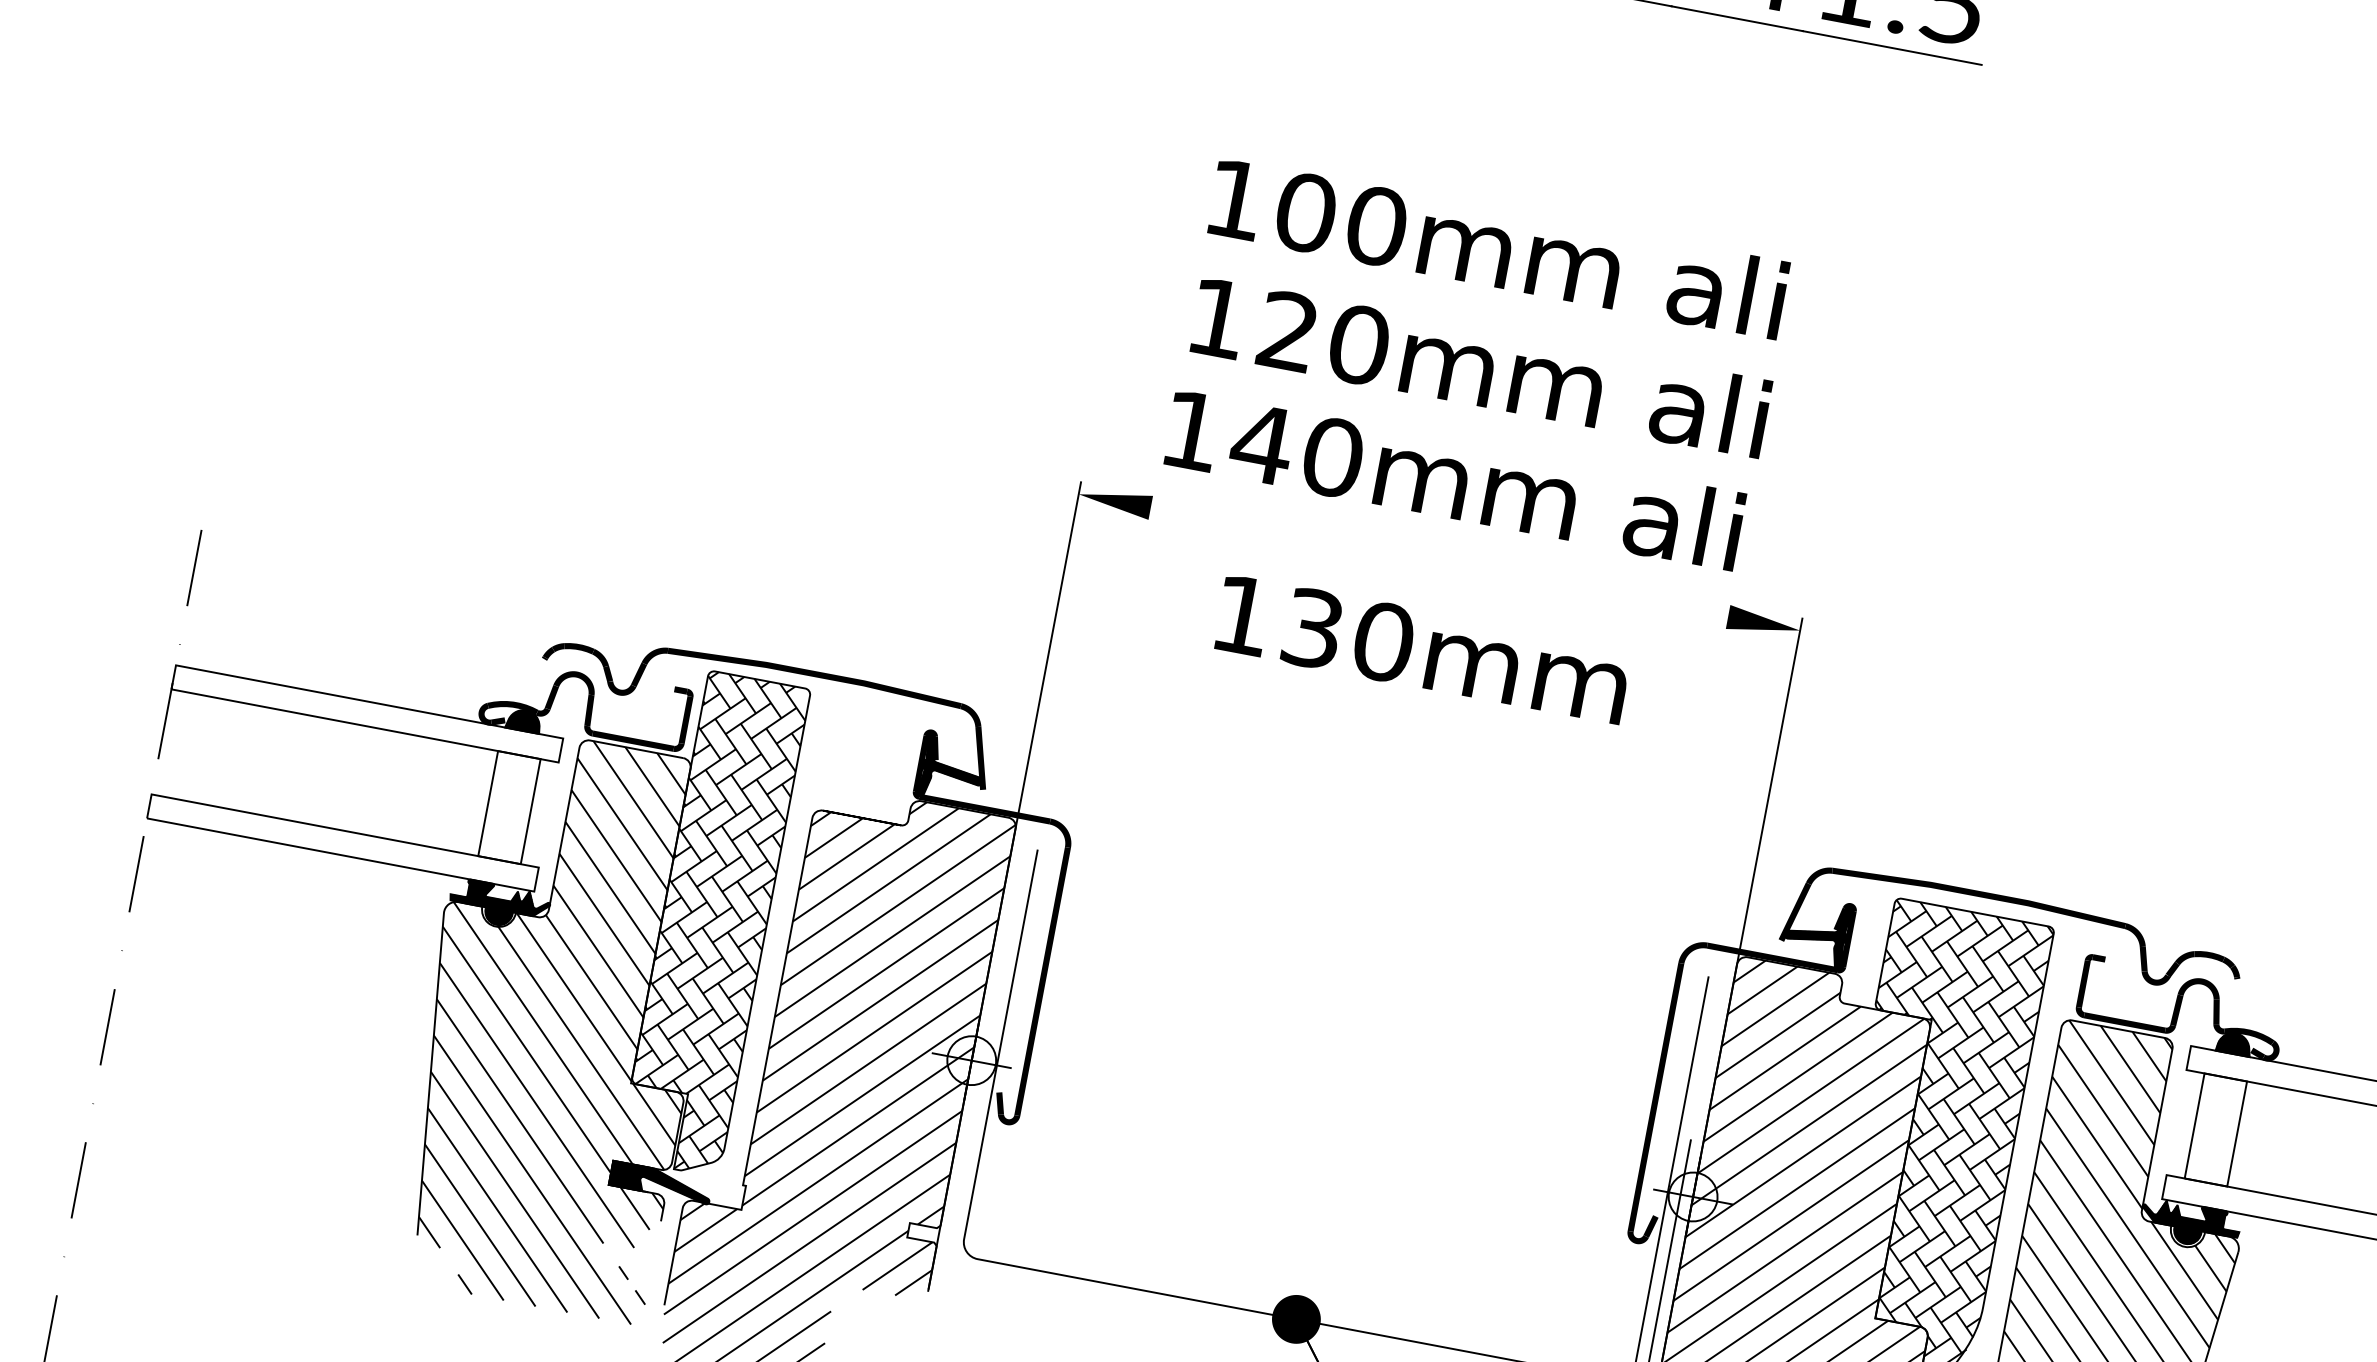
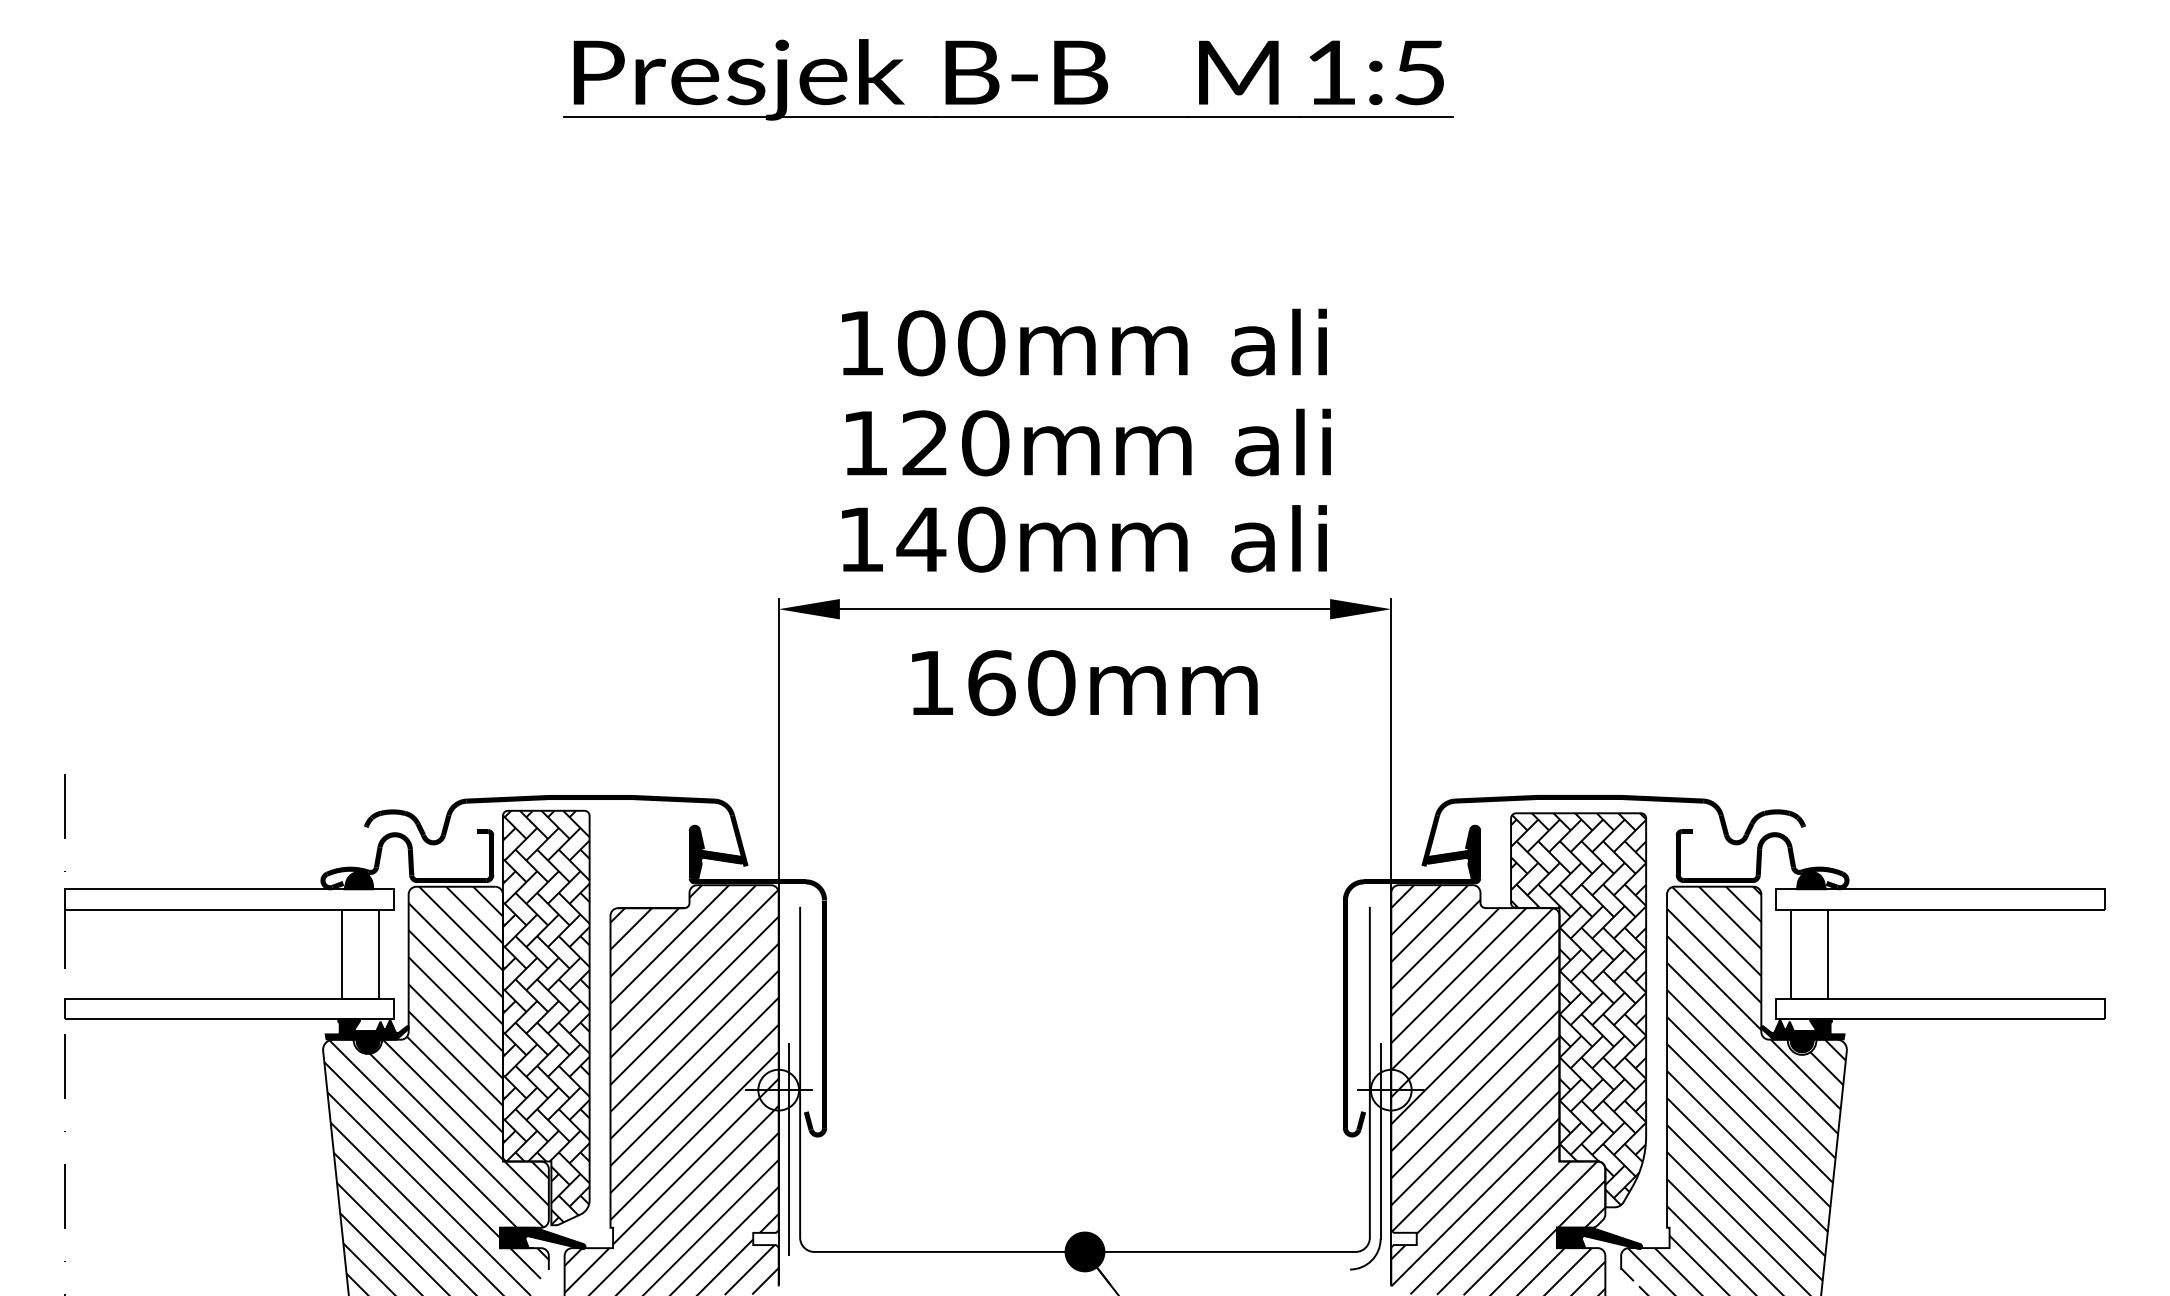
line: (1438, 562) -> (1084, 609), added
text: (1312, 629) -> (991, 683), 130mm -> 160mm
line: (970, 1132) -> (788, 1149), added

